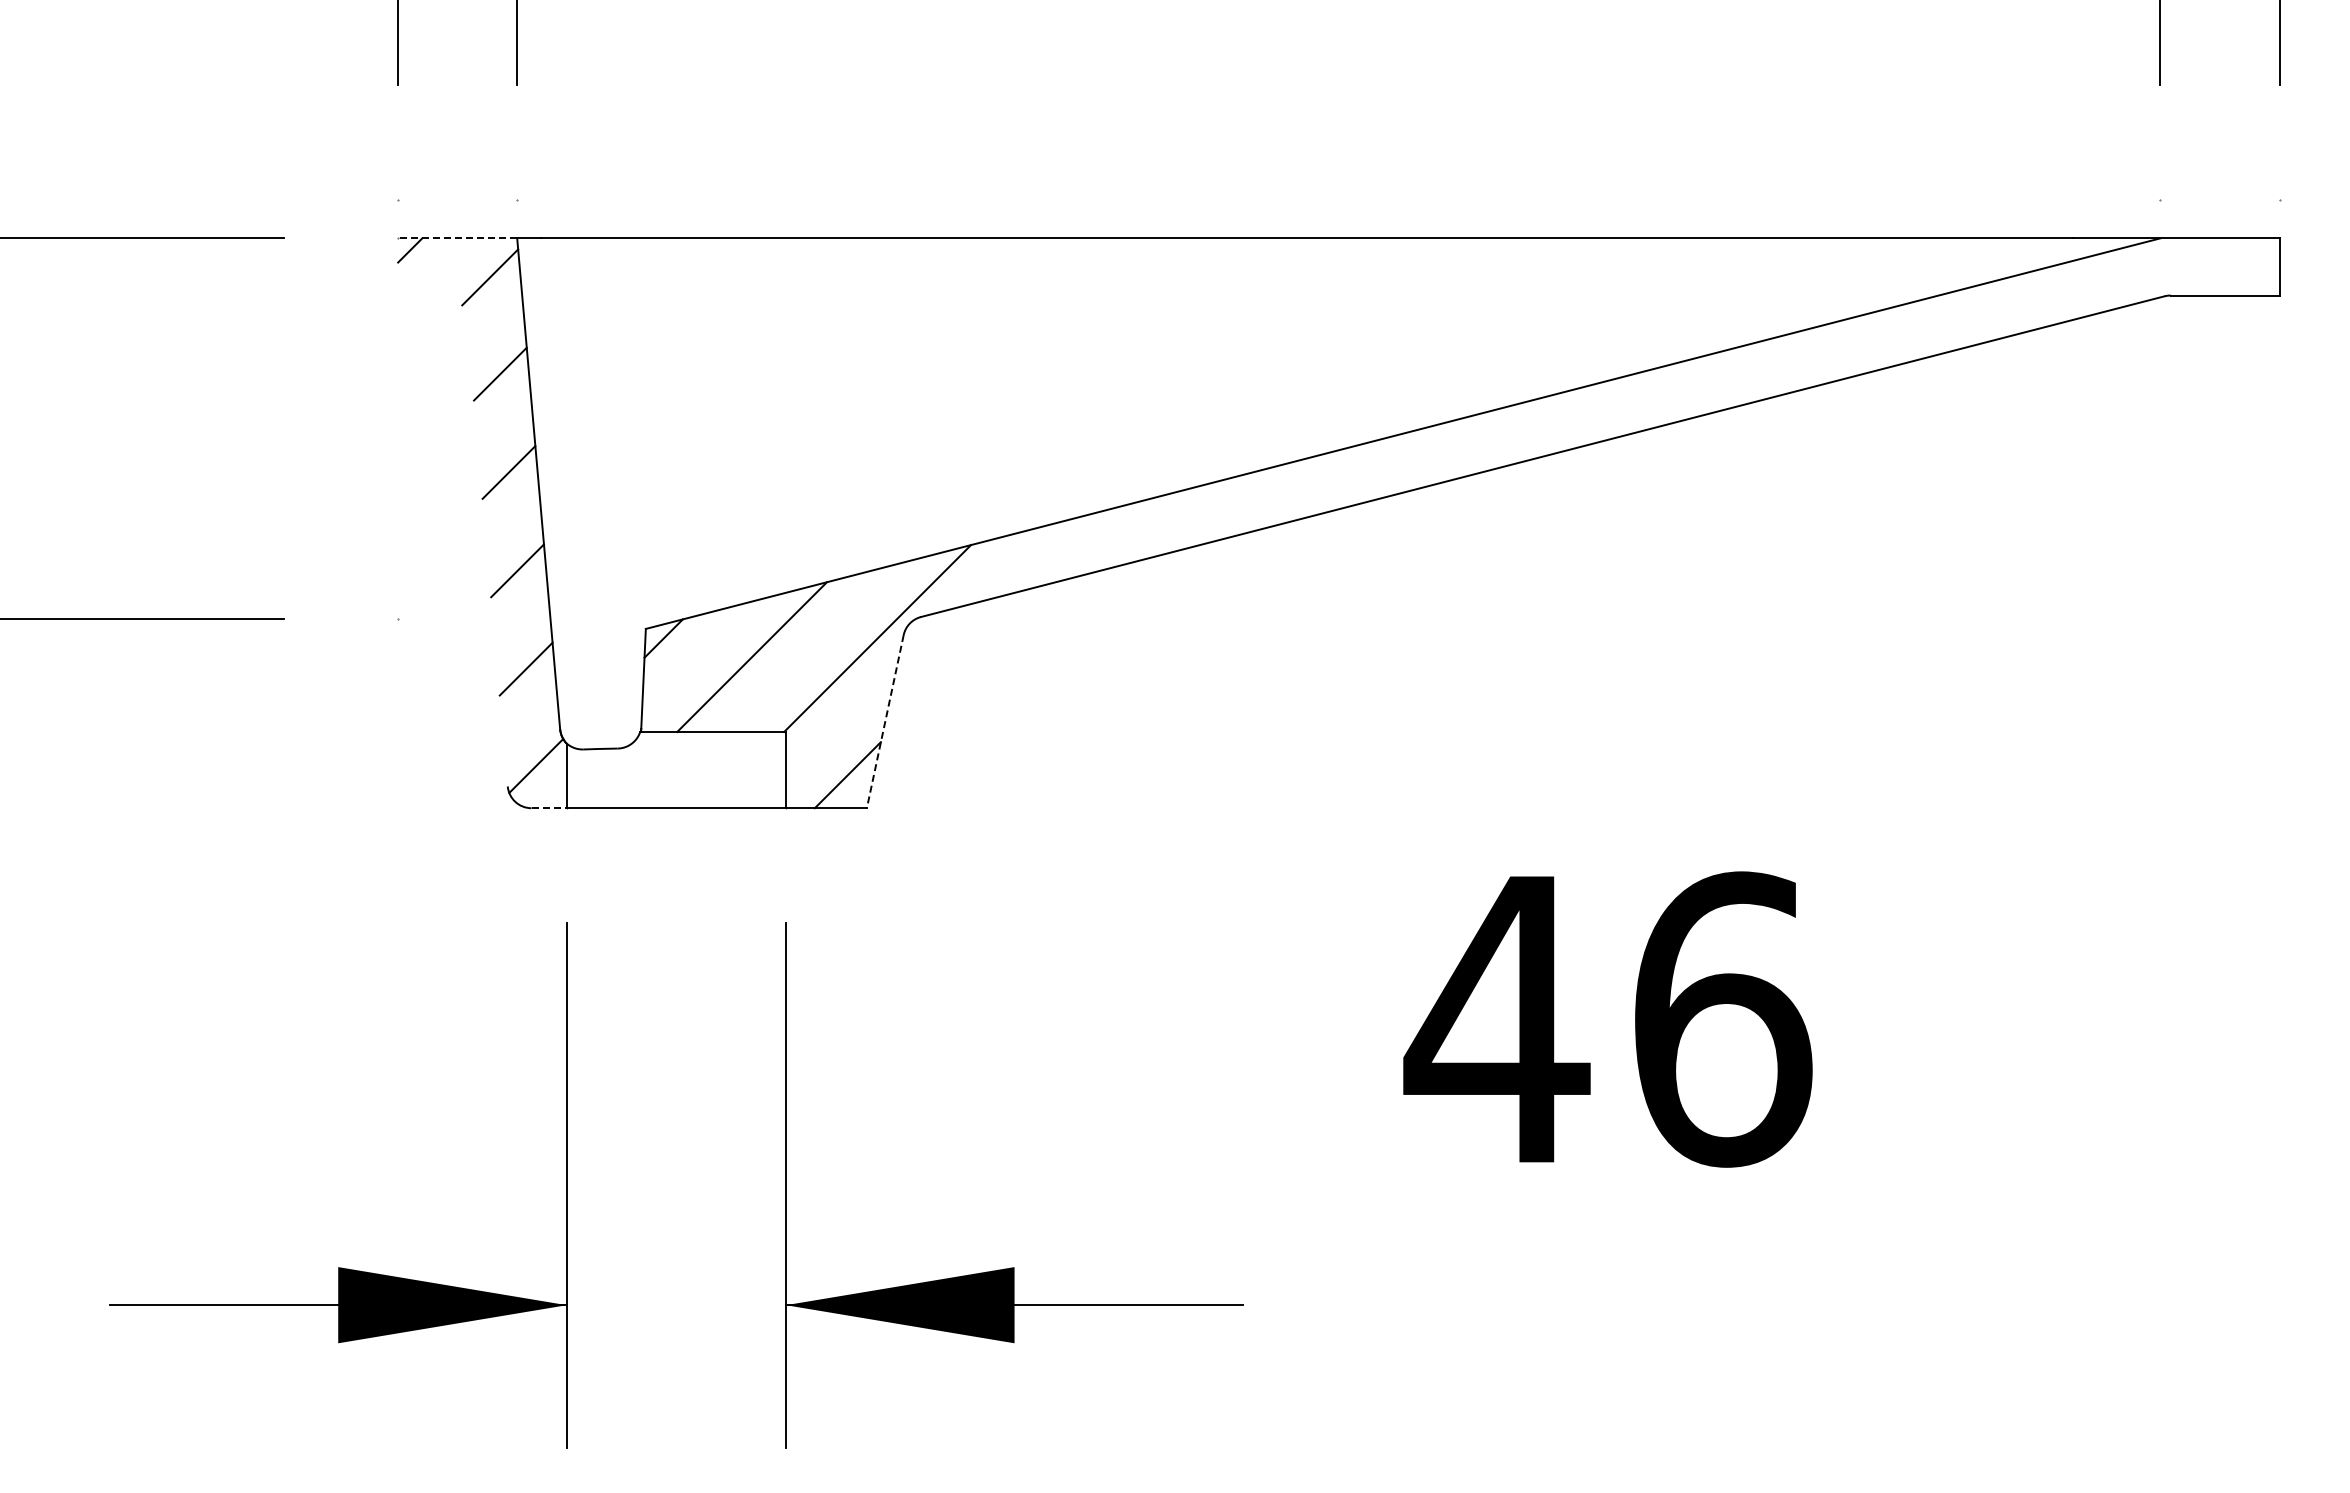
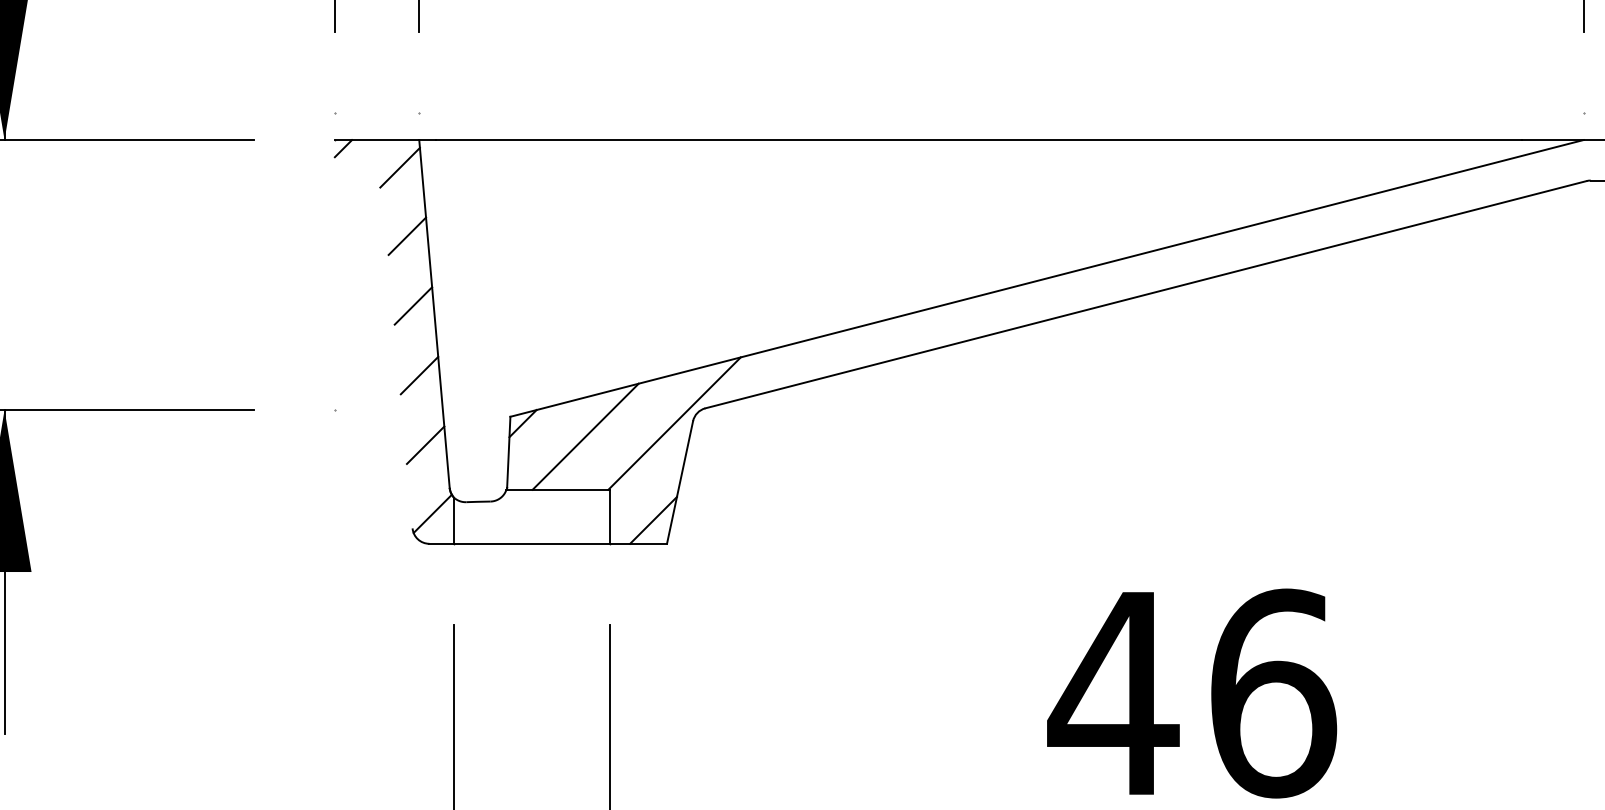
line: (457, 238) -> (376, 140), dashed -> solid
line: (885, 722) -> (680, 483), dashed -> solid
line: (549, 808) -> (442, 544), dashed -> solid

